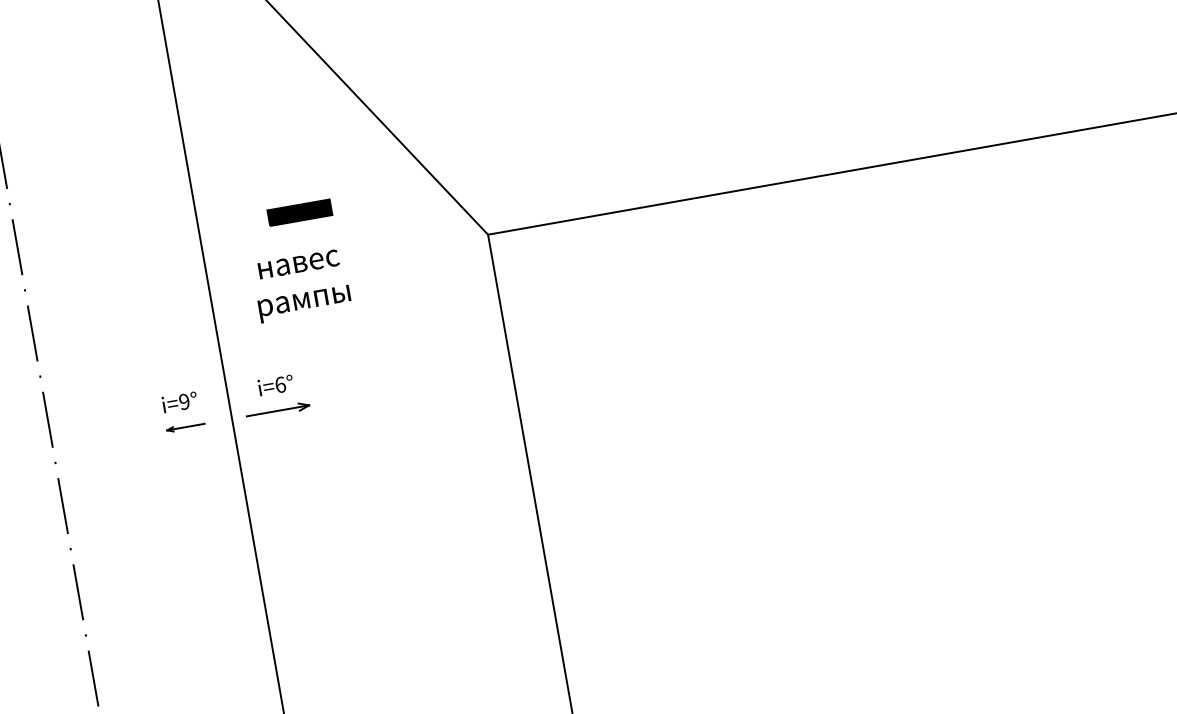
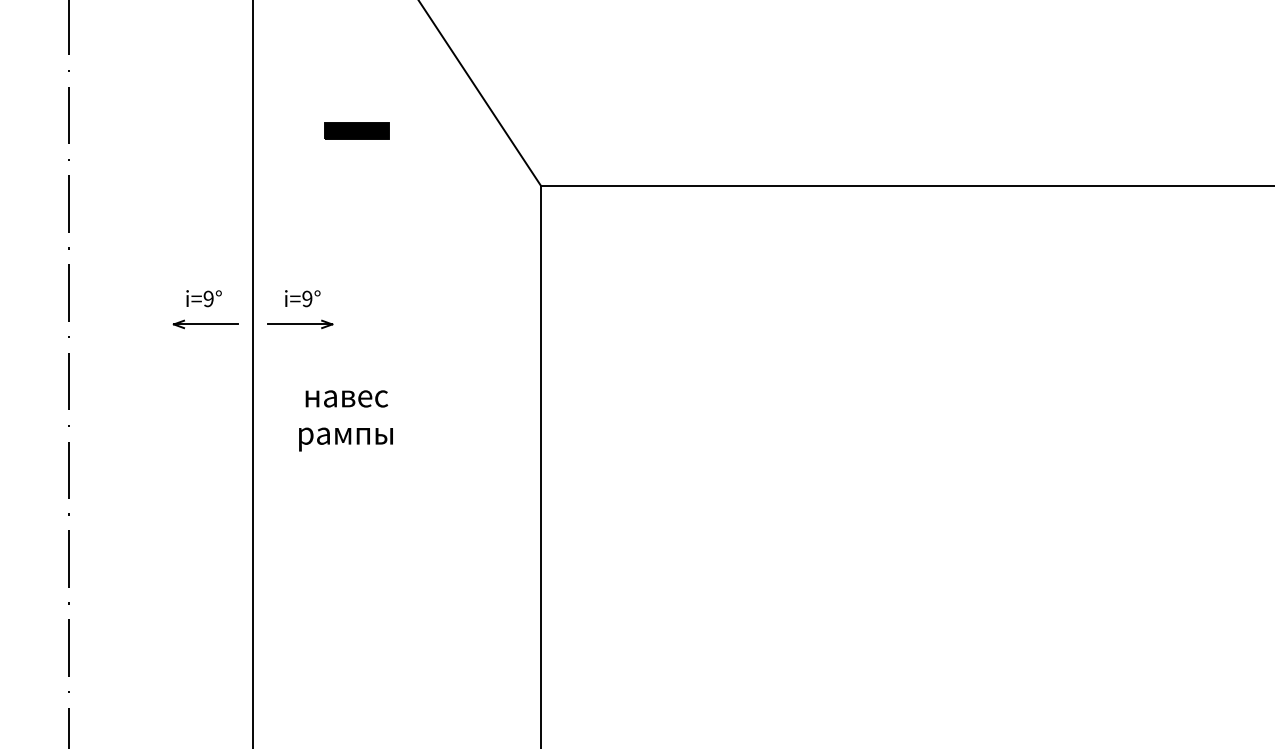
text: (301, 285) -> (345, 420), moved
text: (280, 384) -> (307, 298), i=6° -> i=9°
part: (185, 427) -> (205, 324), size x1.67

